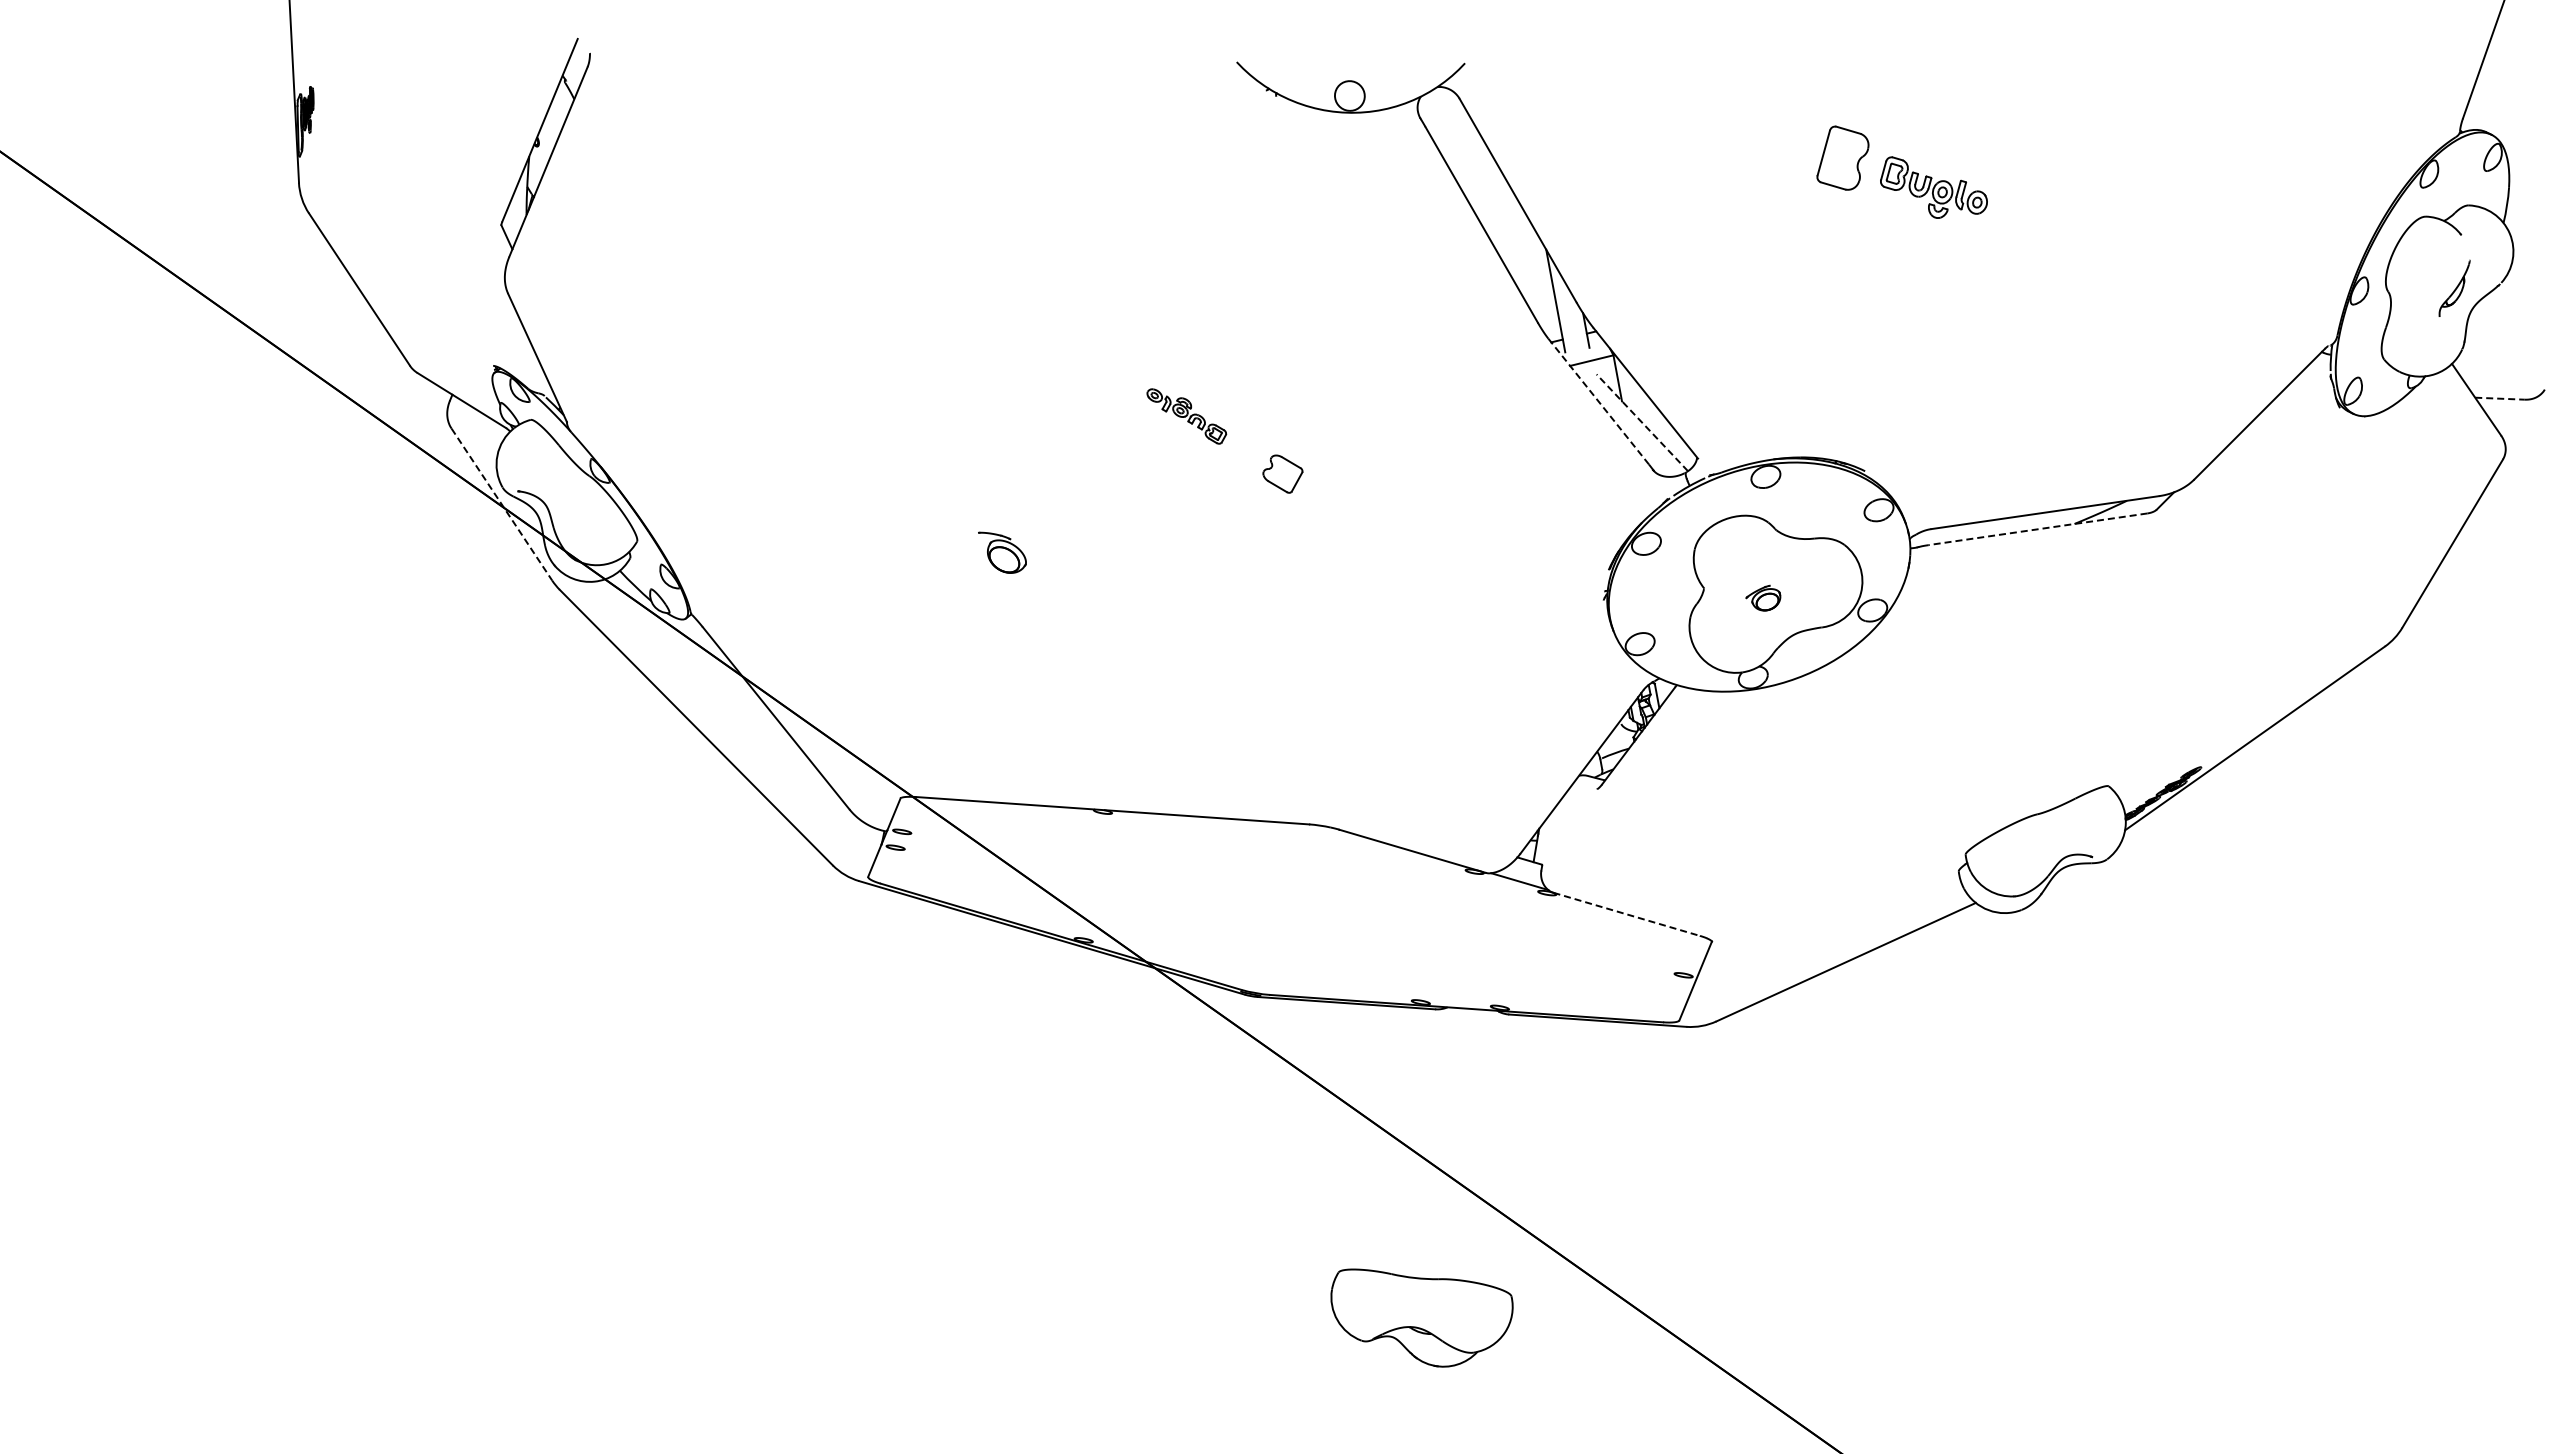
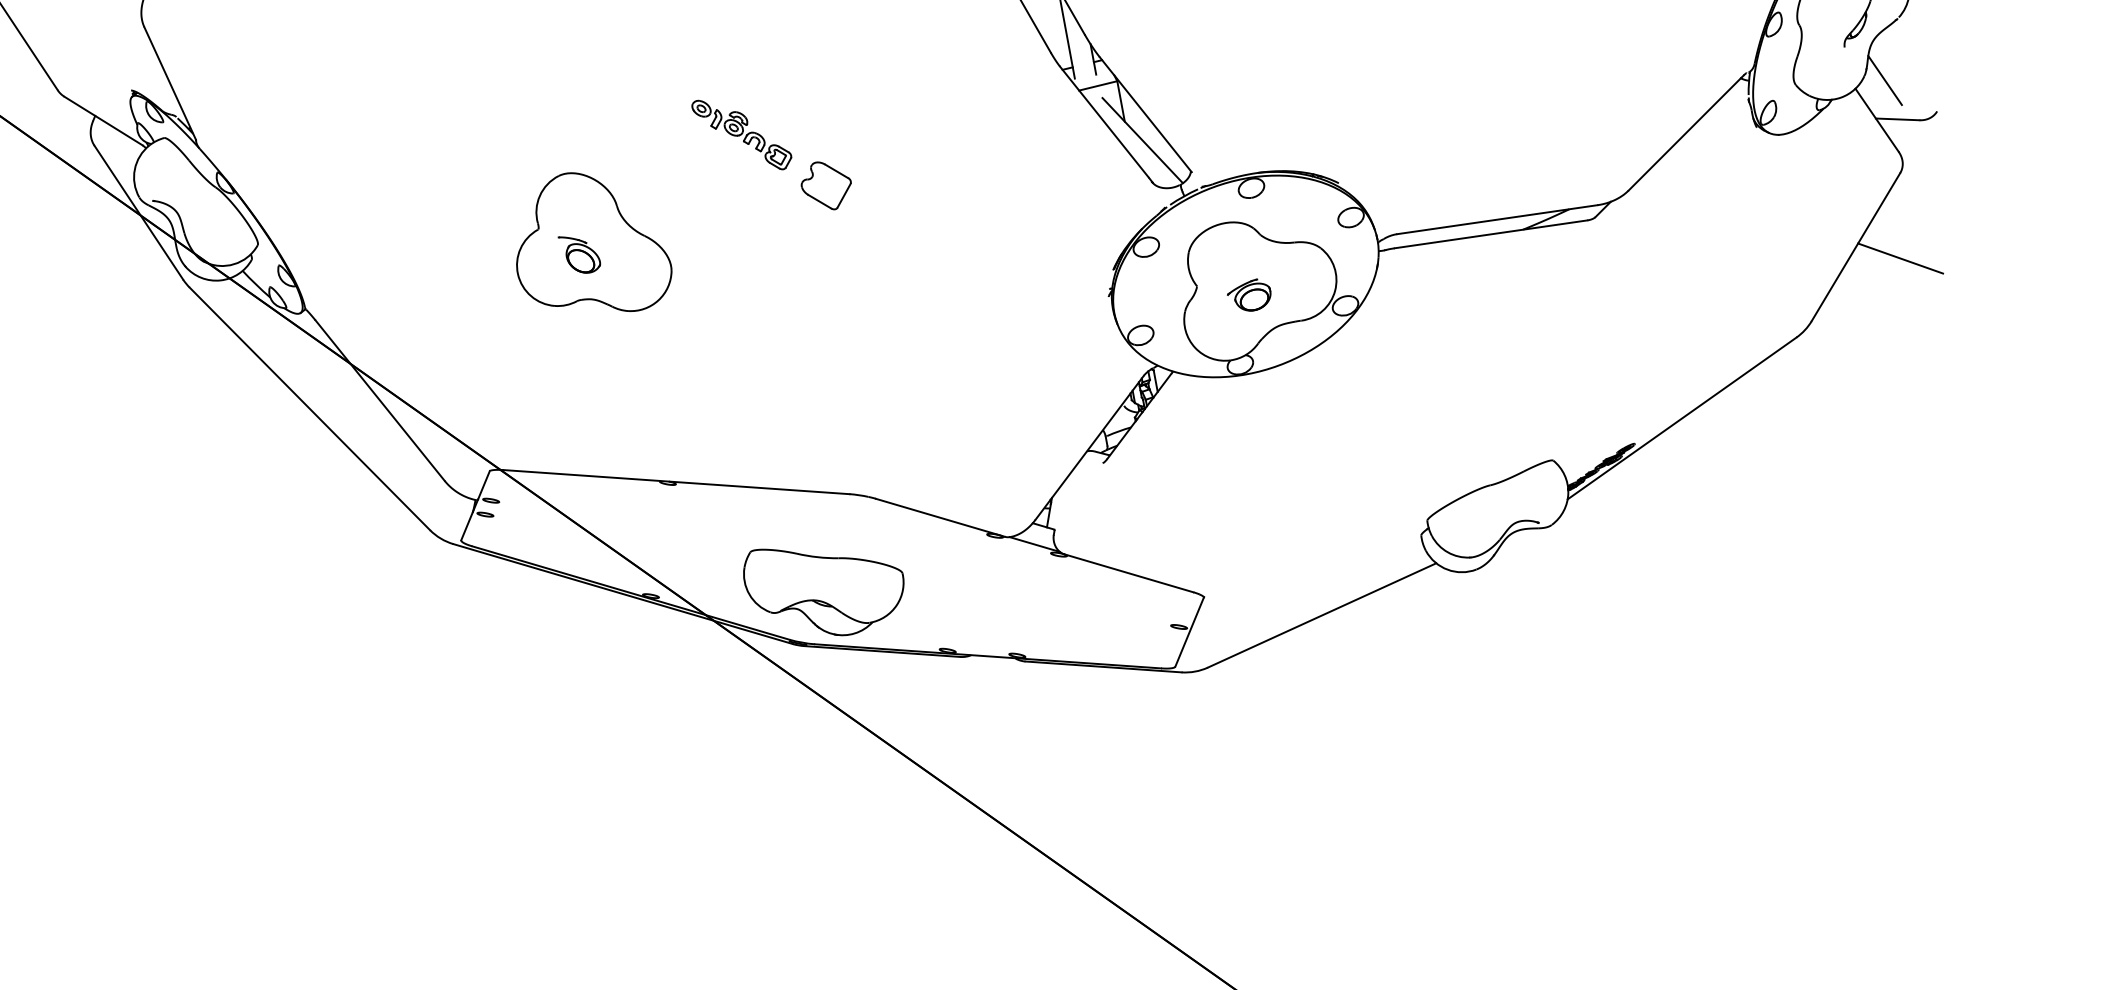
line: (2485, 354) -> (1884, 80), added
line: (2499, 398) -> (1897, 119), dashed -> solid
line: (1598, 401) -> (1104, 121), dashed -> solid
part: (1186, 416) -> (741, 135), size x1.43
line: (1642, 422) -> (1142, 140), dashed -> solid
part: (1282, 473) -> (825, 185), size x1.43
line: (502, 505) -> (139, 213), dashed -> solid
line: (2038, 529) -> (1491, 234), dashed -> solid
part: (1018, 537) -> (593, 241), added
line: (2503, 556) -> (1900, 258), added
part: (1763, 597) -> (1249, 294), size x1.43
line: (1627, 914) -> (1129, 573), dashed -> solid
part: (1421, 1317) -> (823, 591), moved

